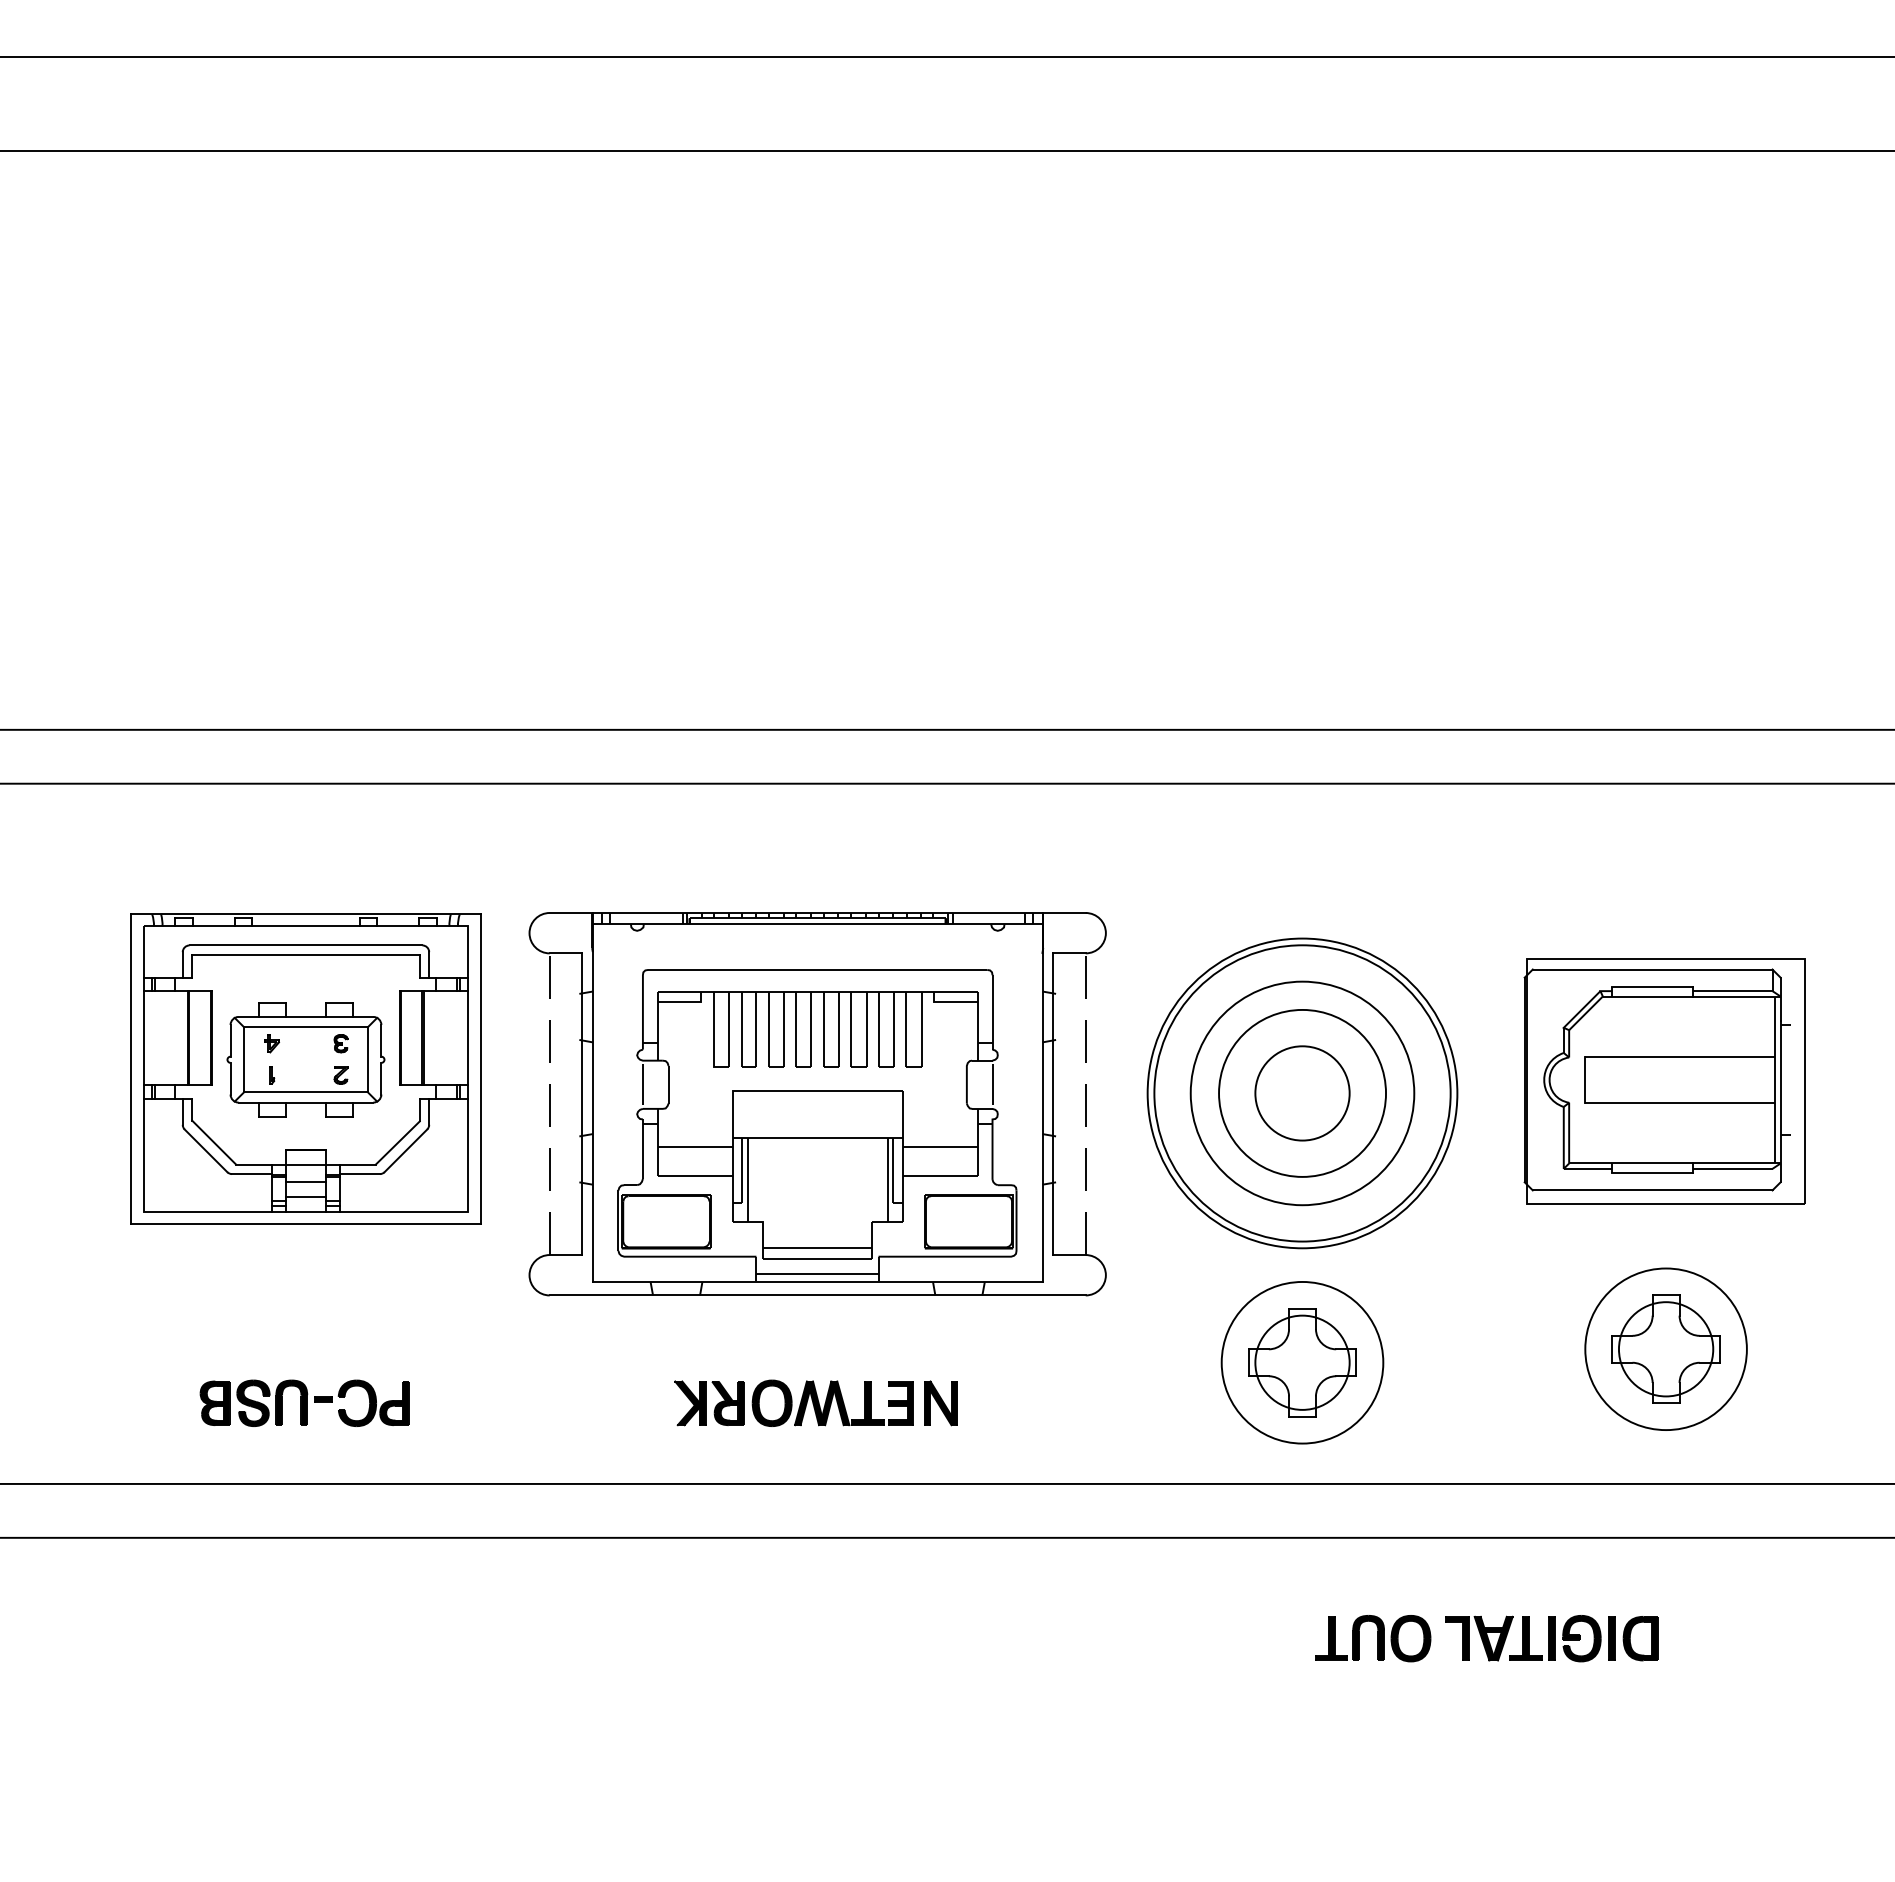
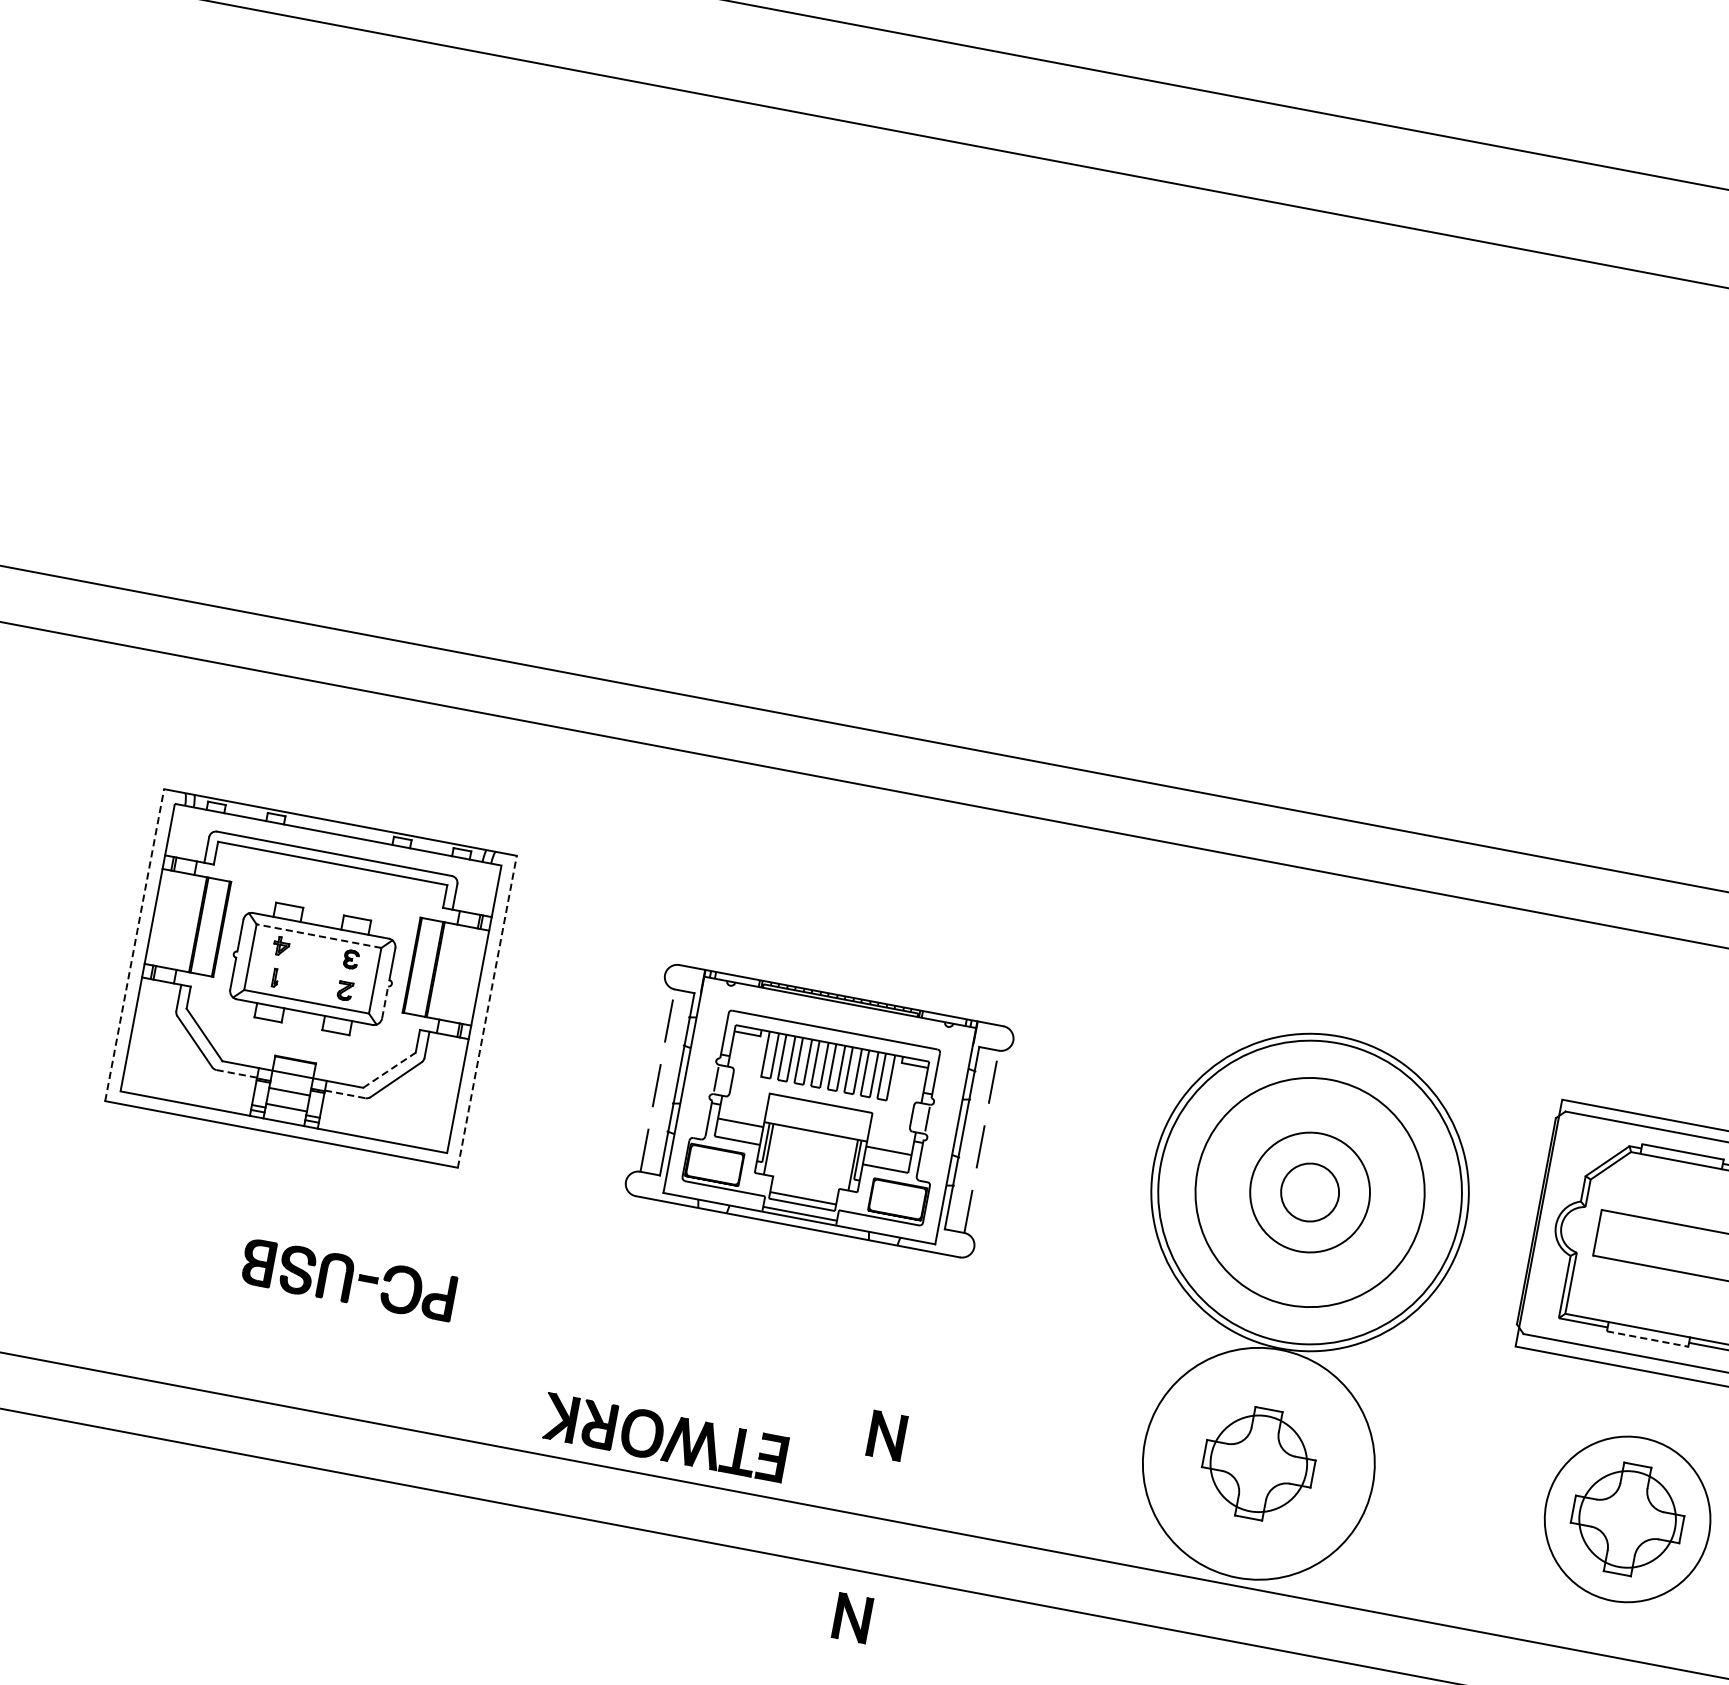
line: (305, 1027) -> (318, 936), solid -> dashed
line: (130, 1069) -> (134, 945), solid -> dashed
line: (481, 1069) -> (487, 1012), solid -> dashed
line: (381, 1078) -> (385, 1002), solid -> dashed
circle: (1302, 1092) -> (1310, 1191), size x0.7
circle: (1302, 1093) -> (1310, 1192), size x0.6
part: (817, 1104) -> (819, 1111), size x0.6
line: (397, 1143) -> (389, 1070), solid -> dashed
line: (1653, 1172) -> (1648, 1338), solid -> dashed
line: (252, 1174) -> (237, 1074), solid -> dashed
line: (360, 1174) -> (345, 1094), solid -> dashed
circle: (1302, 1362) -> (1258, 1463), size x1.4
part: (304, 1402) -> (348, 1279), moved
part: (793, 1402) -> (664, 1436), moved
part: (940, 1584) -> (852, 1618), added

